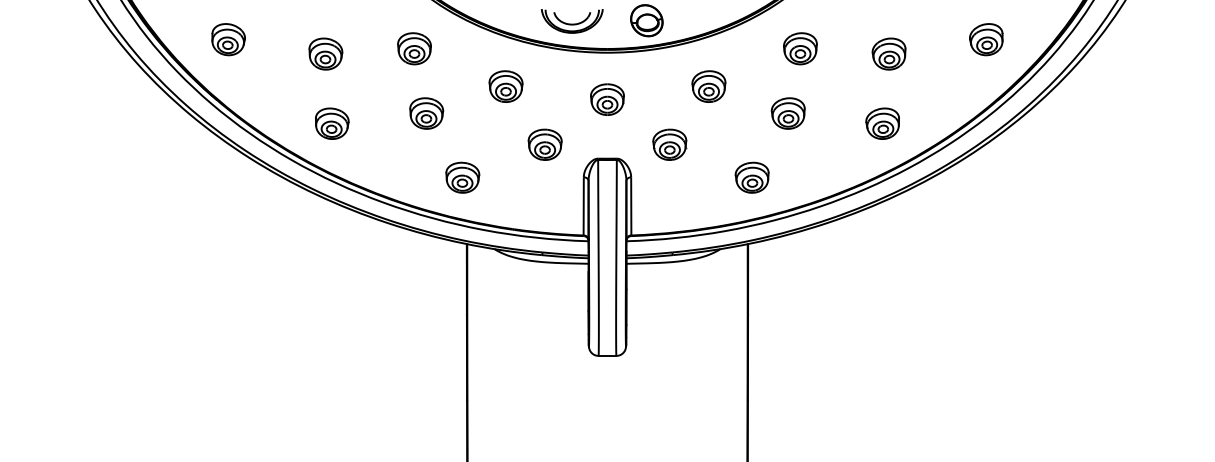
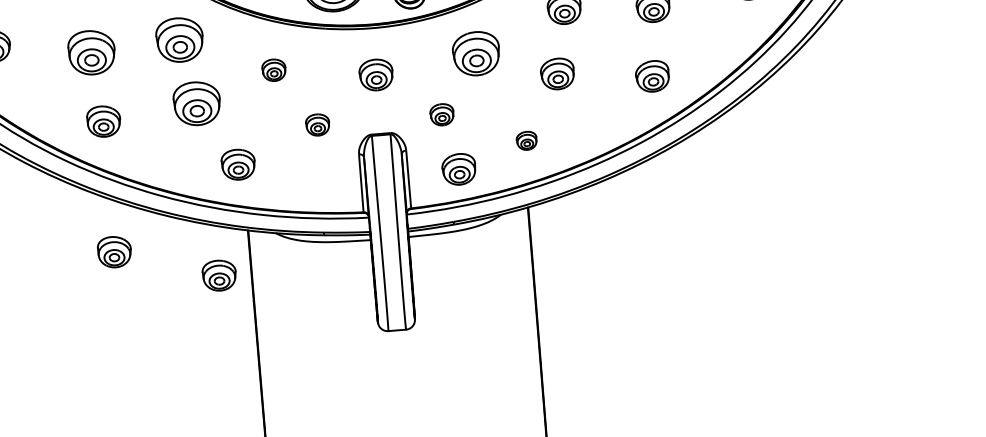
part: (414, 48) -> (179, 39), size x1.4
part: (325, 53) -> (91, 52), size x1.4
part: (505, 86) -> (273, 70), size x0.7
part: (708, 86) -> (475, 53), size x1.4
part: (426, 113) -> (197, 103), size x1.4
part: (544, 144) -> (317, 124), size x0.7
part: (669, 144) -> (441, 114), size x0.7
part: (751, 177) -> (526, 140), size x0.6
part: (681, 200) -> (458, 169), added
part: (332, 254) -> (114, 251), added
part: (434, 286) -> (219, 275), added

